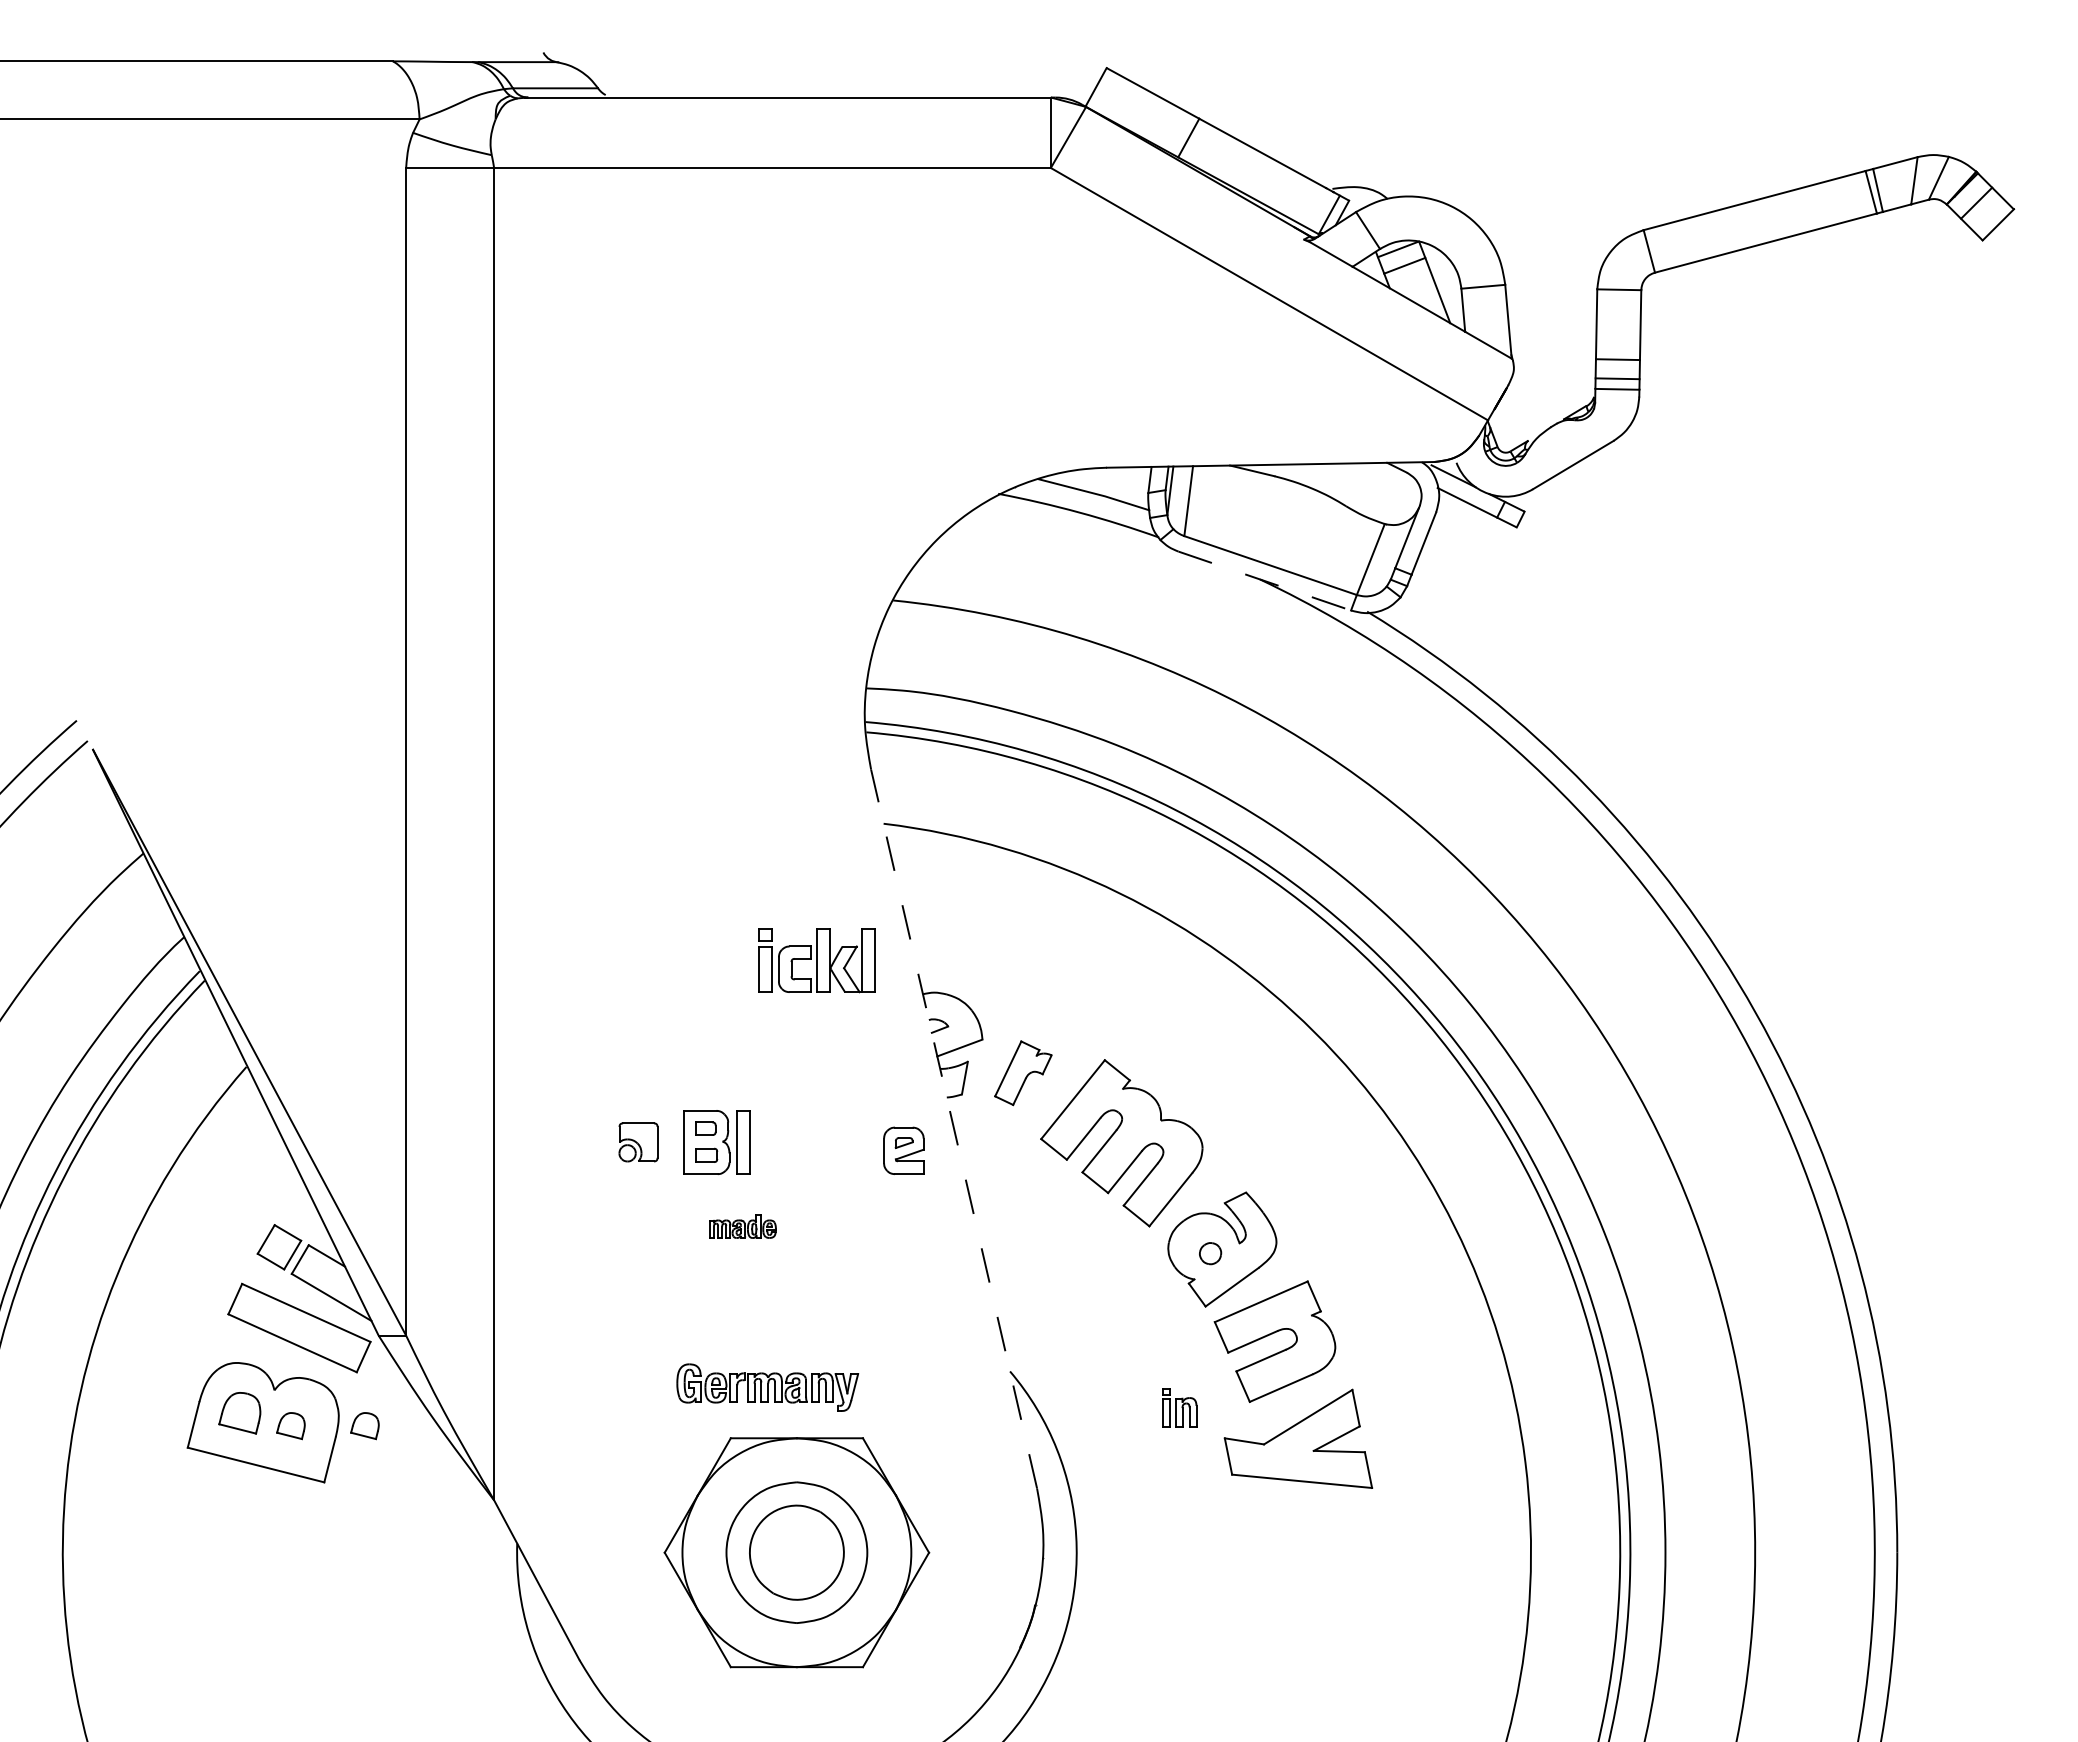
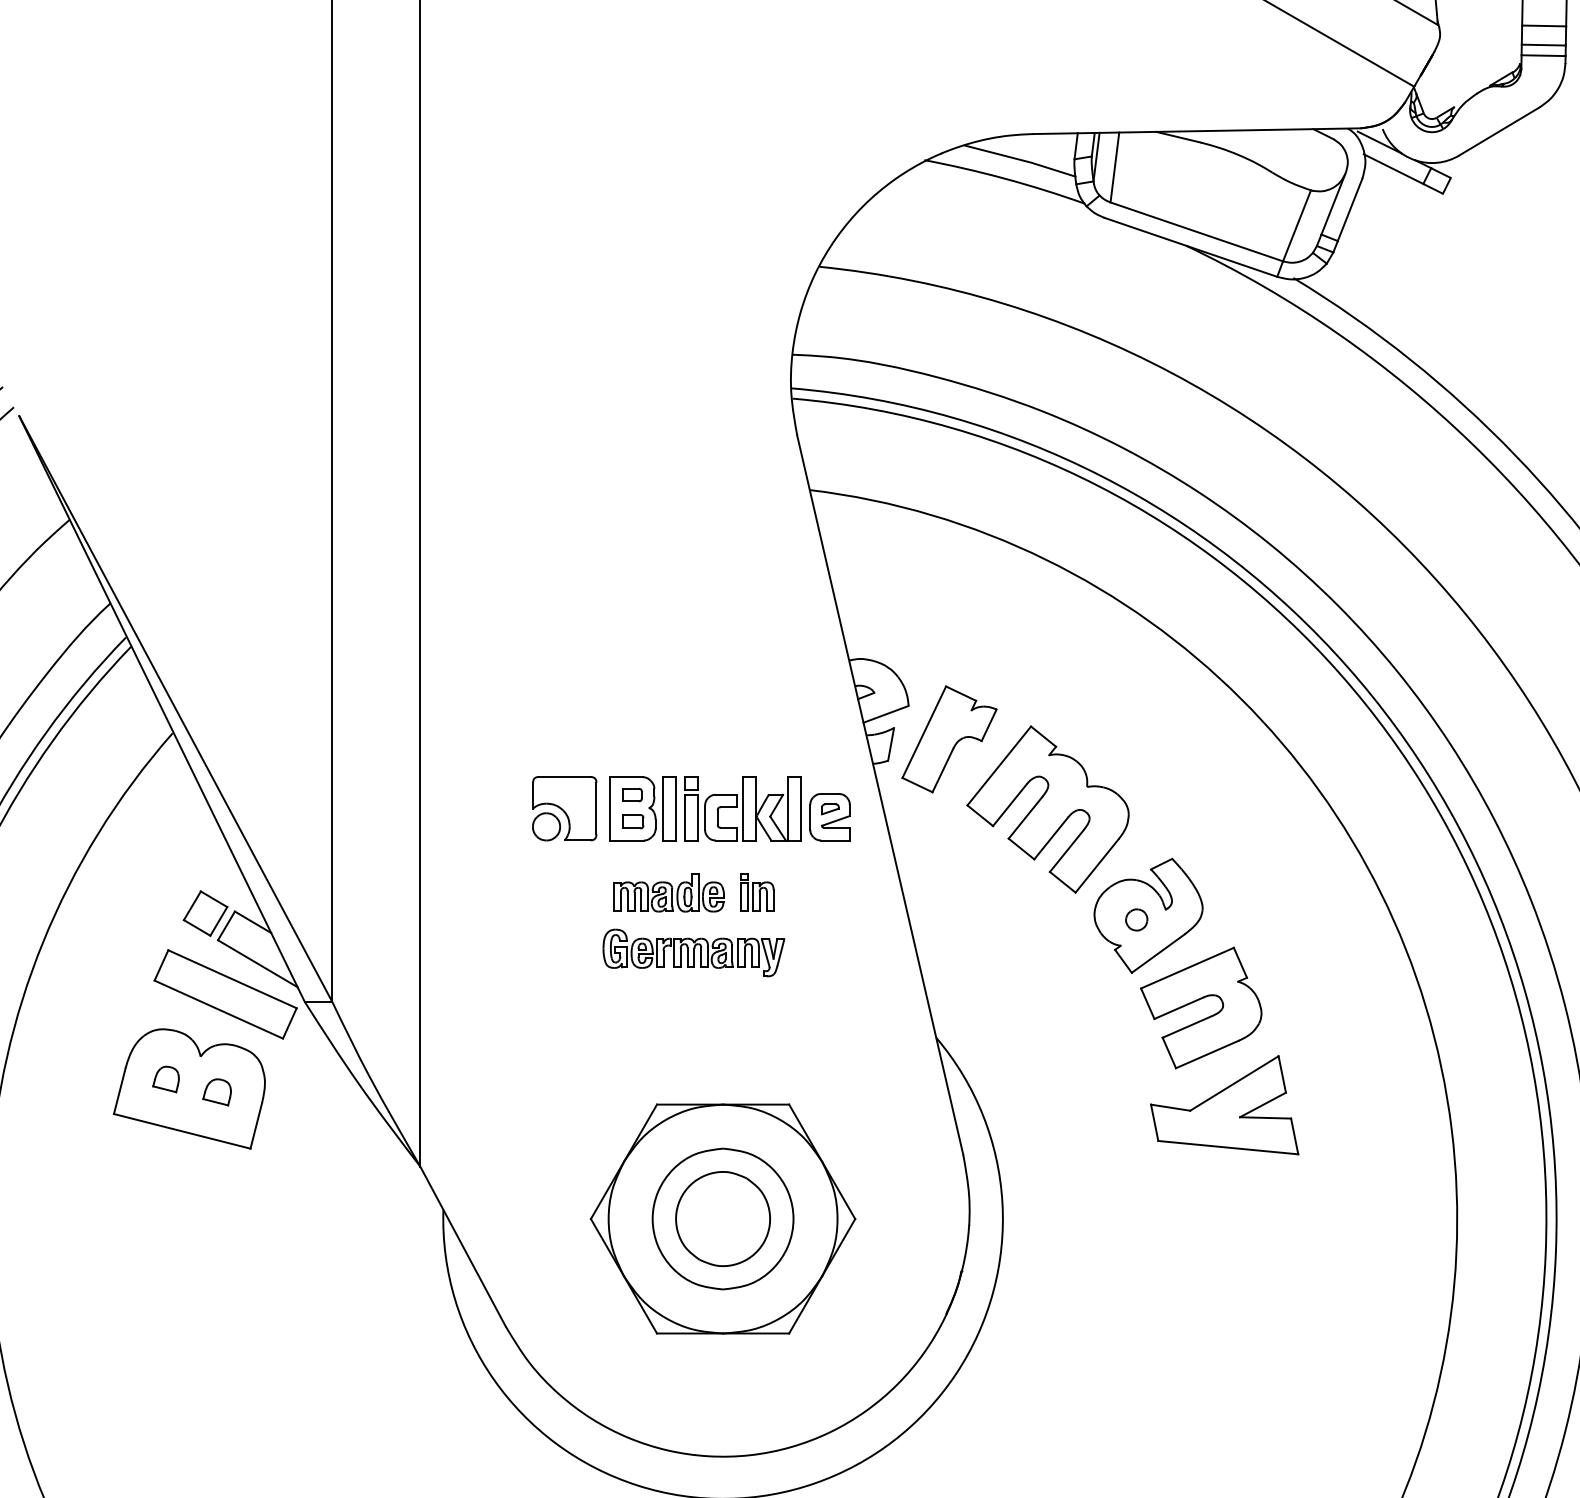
line: (1265, 581) -> (1191, 247), dashed -> solid
part: (816, 960) -> (742, 808), moved
part: (1023, 1073) -> (949, 739), size x1.67
line: (954, 1129) -> (880, 795), dashed -> solid
part: (638, 1142) -> (564, 808), size x1.67
part: (742, 1226) -> (668, 892), size x1.67
part: (767, 1387) -> (693, 952), moved
part: (1179, 1407) -> (756, 891), moved
part: (239, 1412) -> (165, 1078), size x0.62
part: (364, 1426) -> (290, 1092), removed

